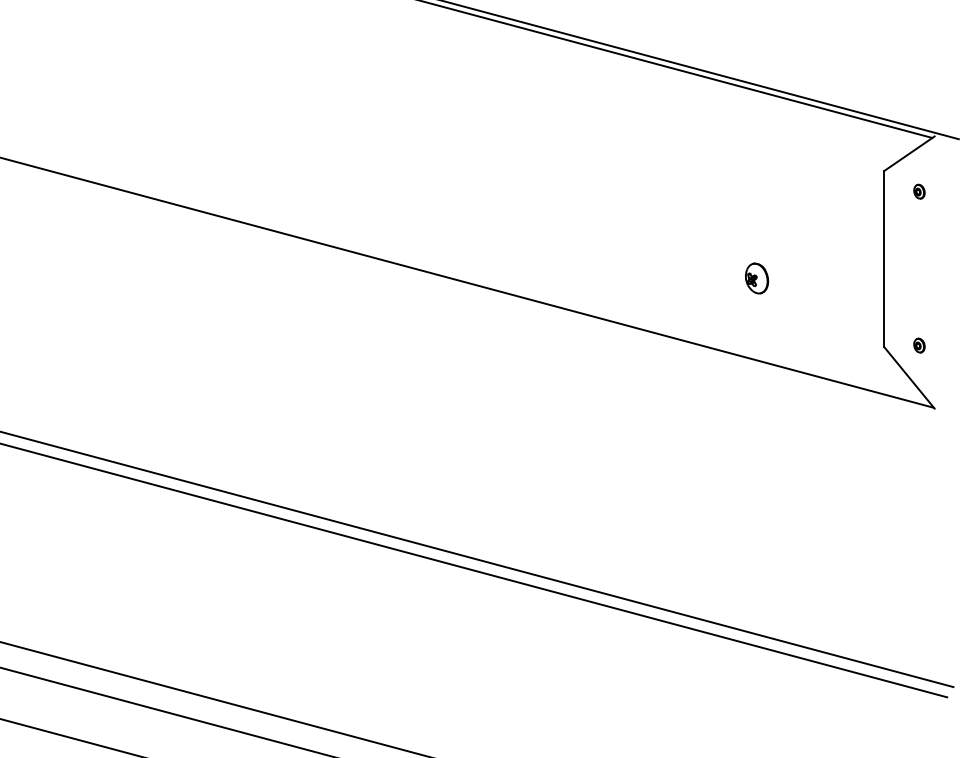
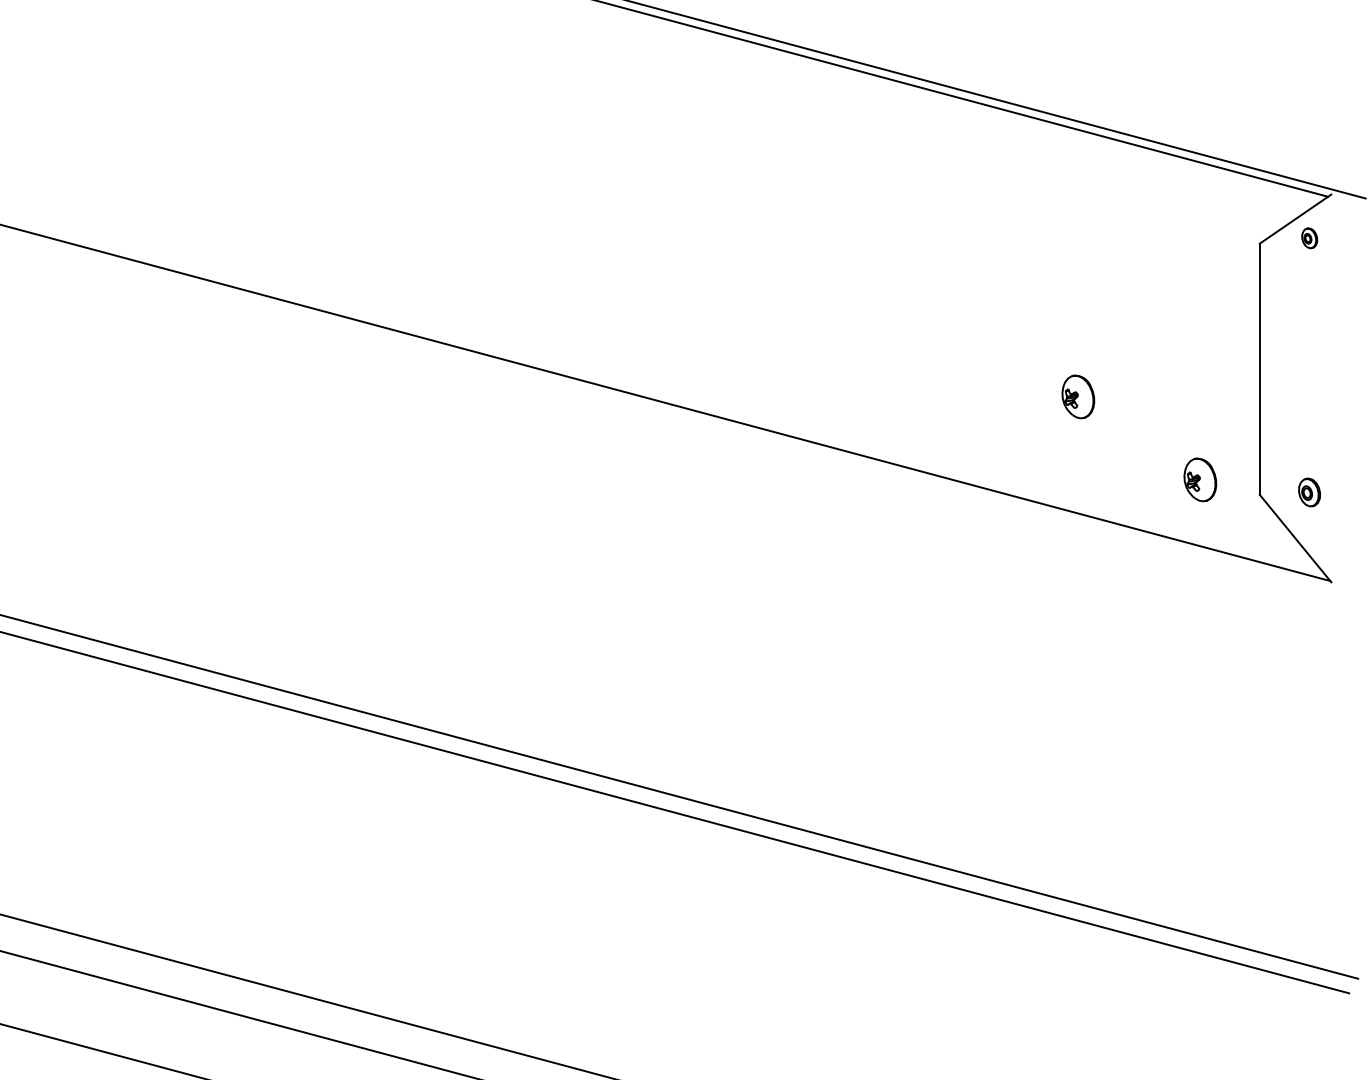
part: (919, 191) -> (1309, 238), moved
part: (842, 336) -> (1200, 479), added
part: (919, 345) -> (1309, 492), size x1.4

